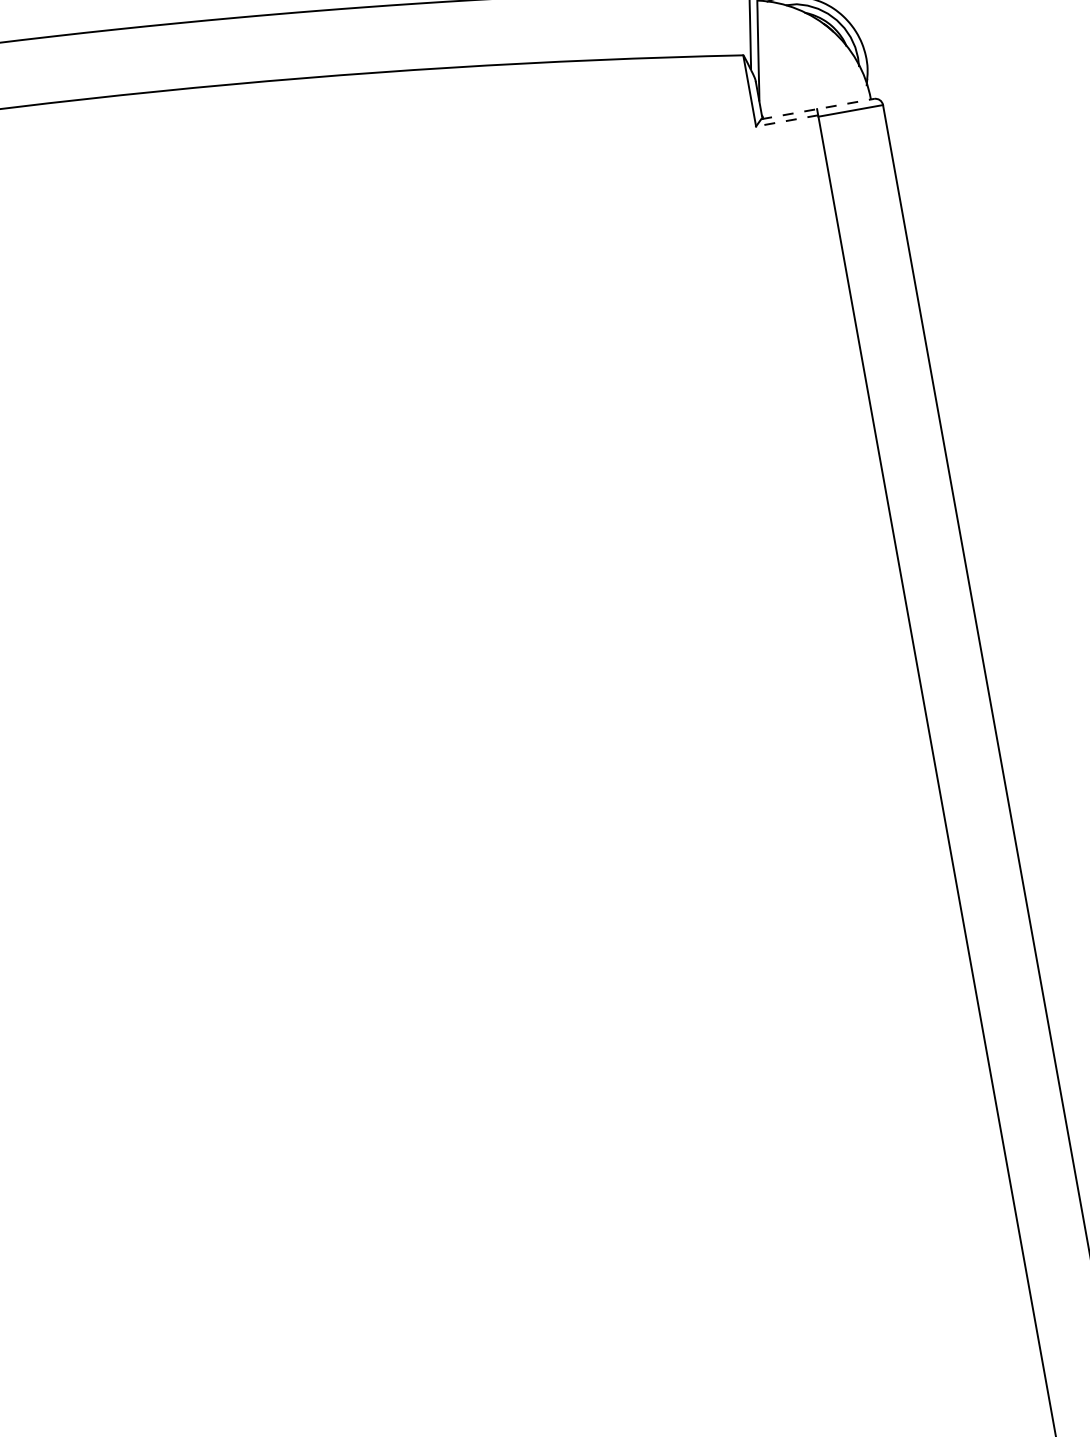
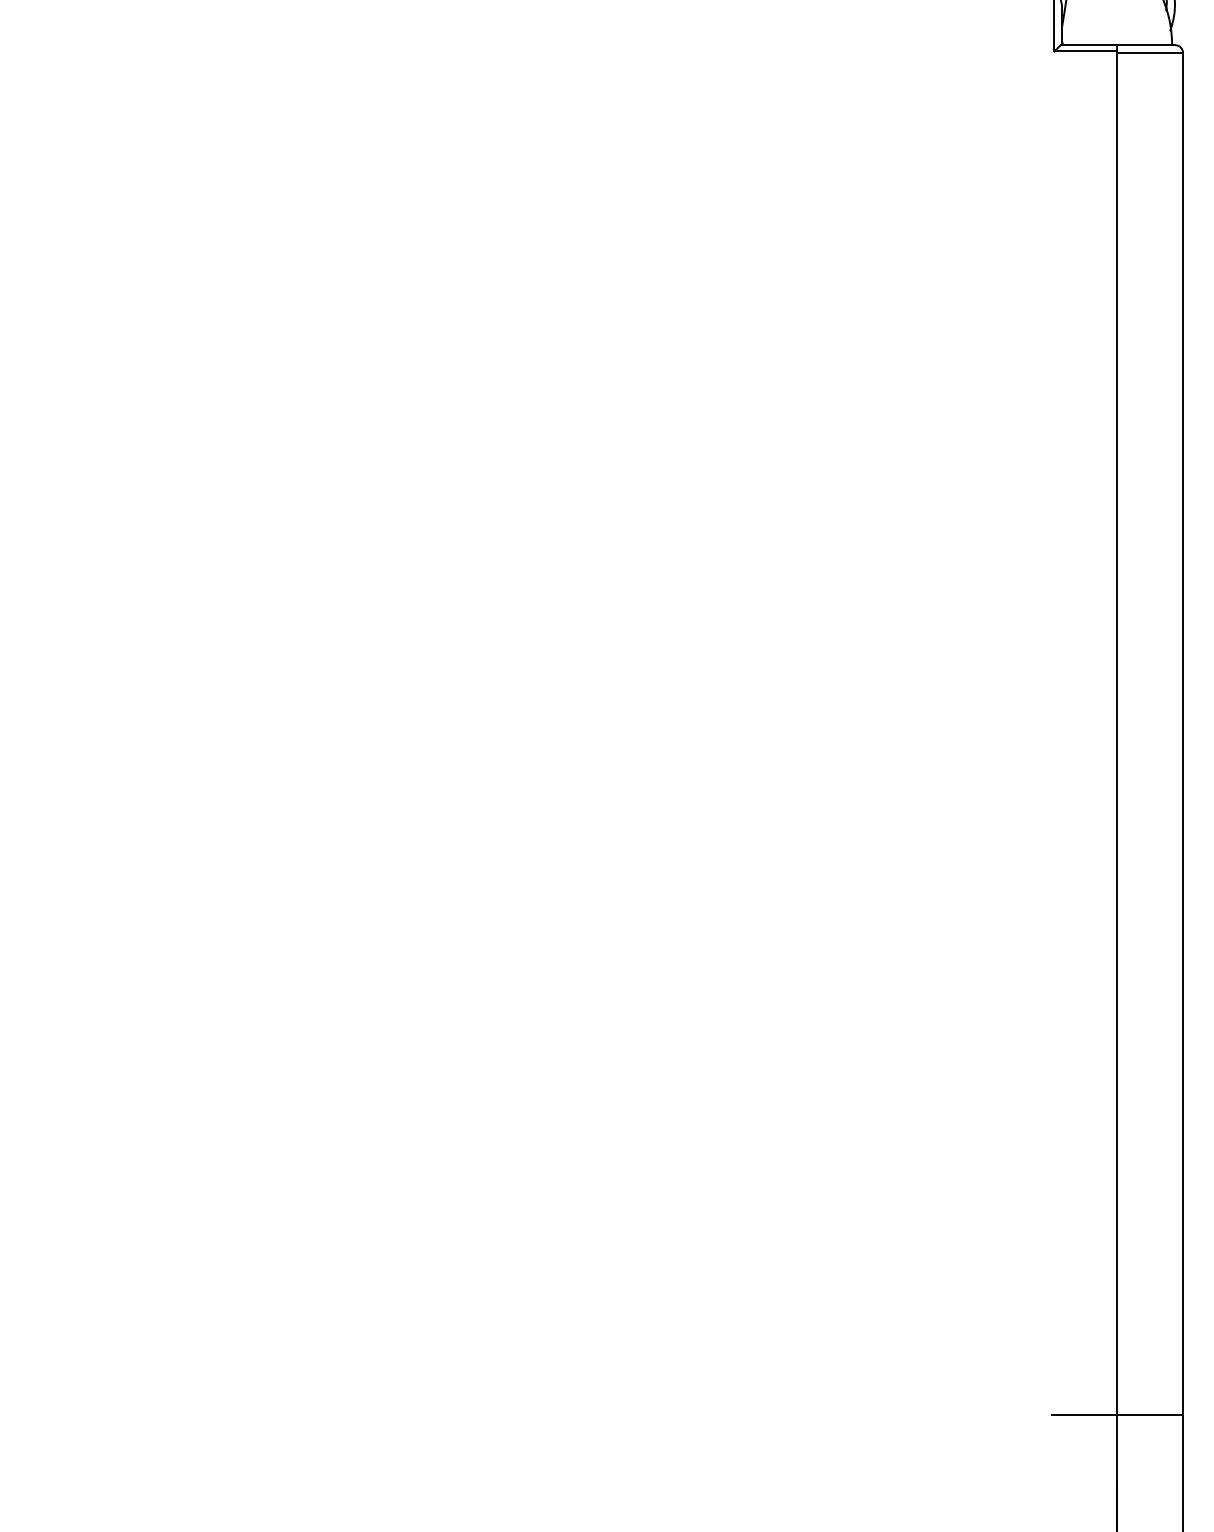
line: (818, 109) -> (1118, 45), dashed -> solid
line: (786, 120) -> (1085, 51), dashed -> solid

